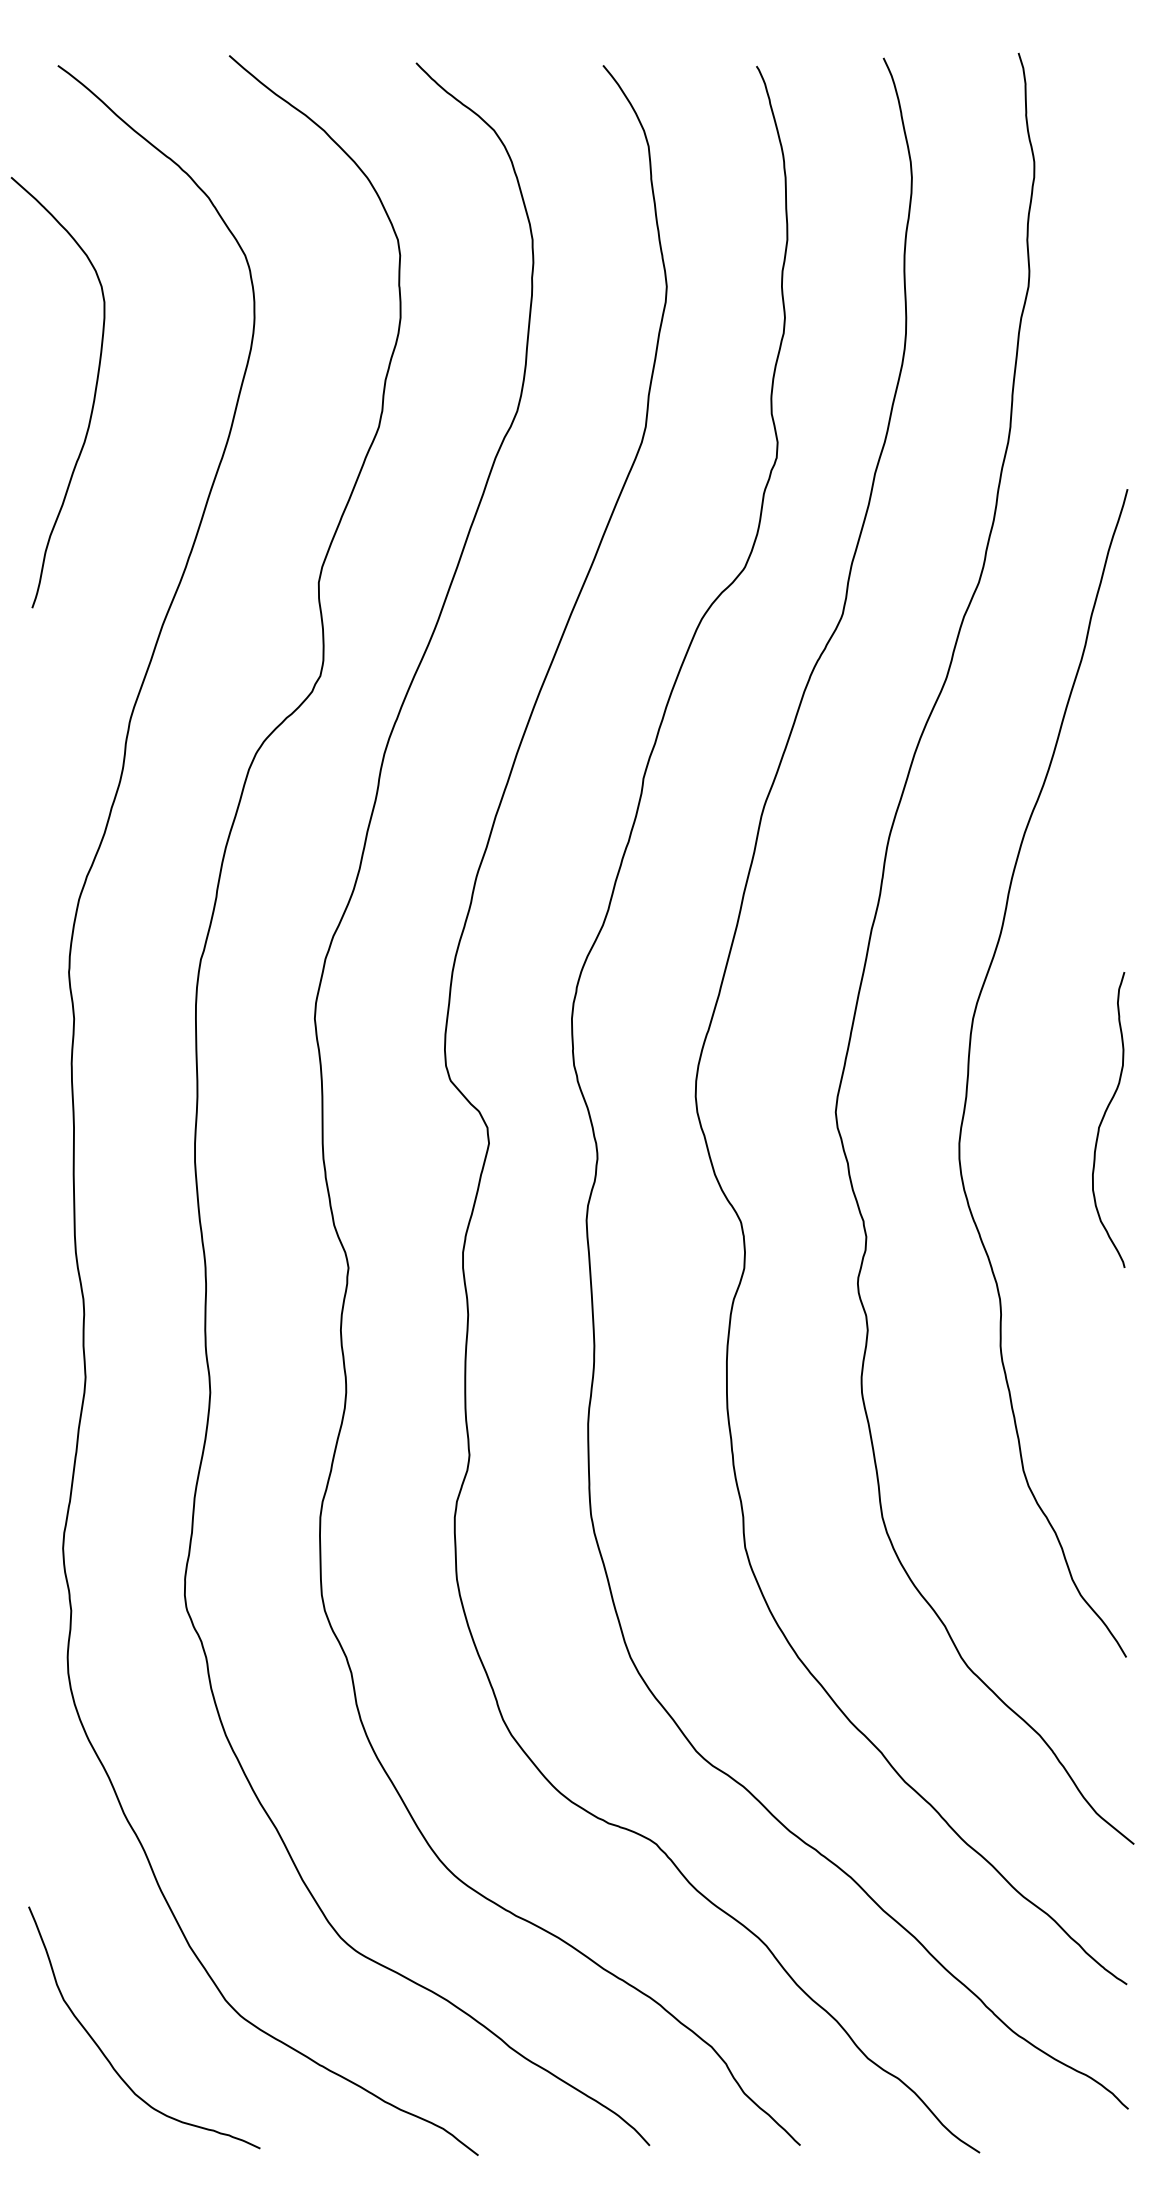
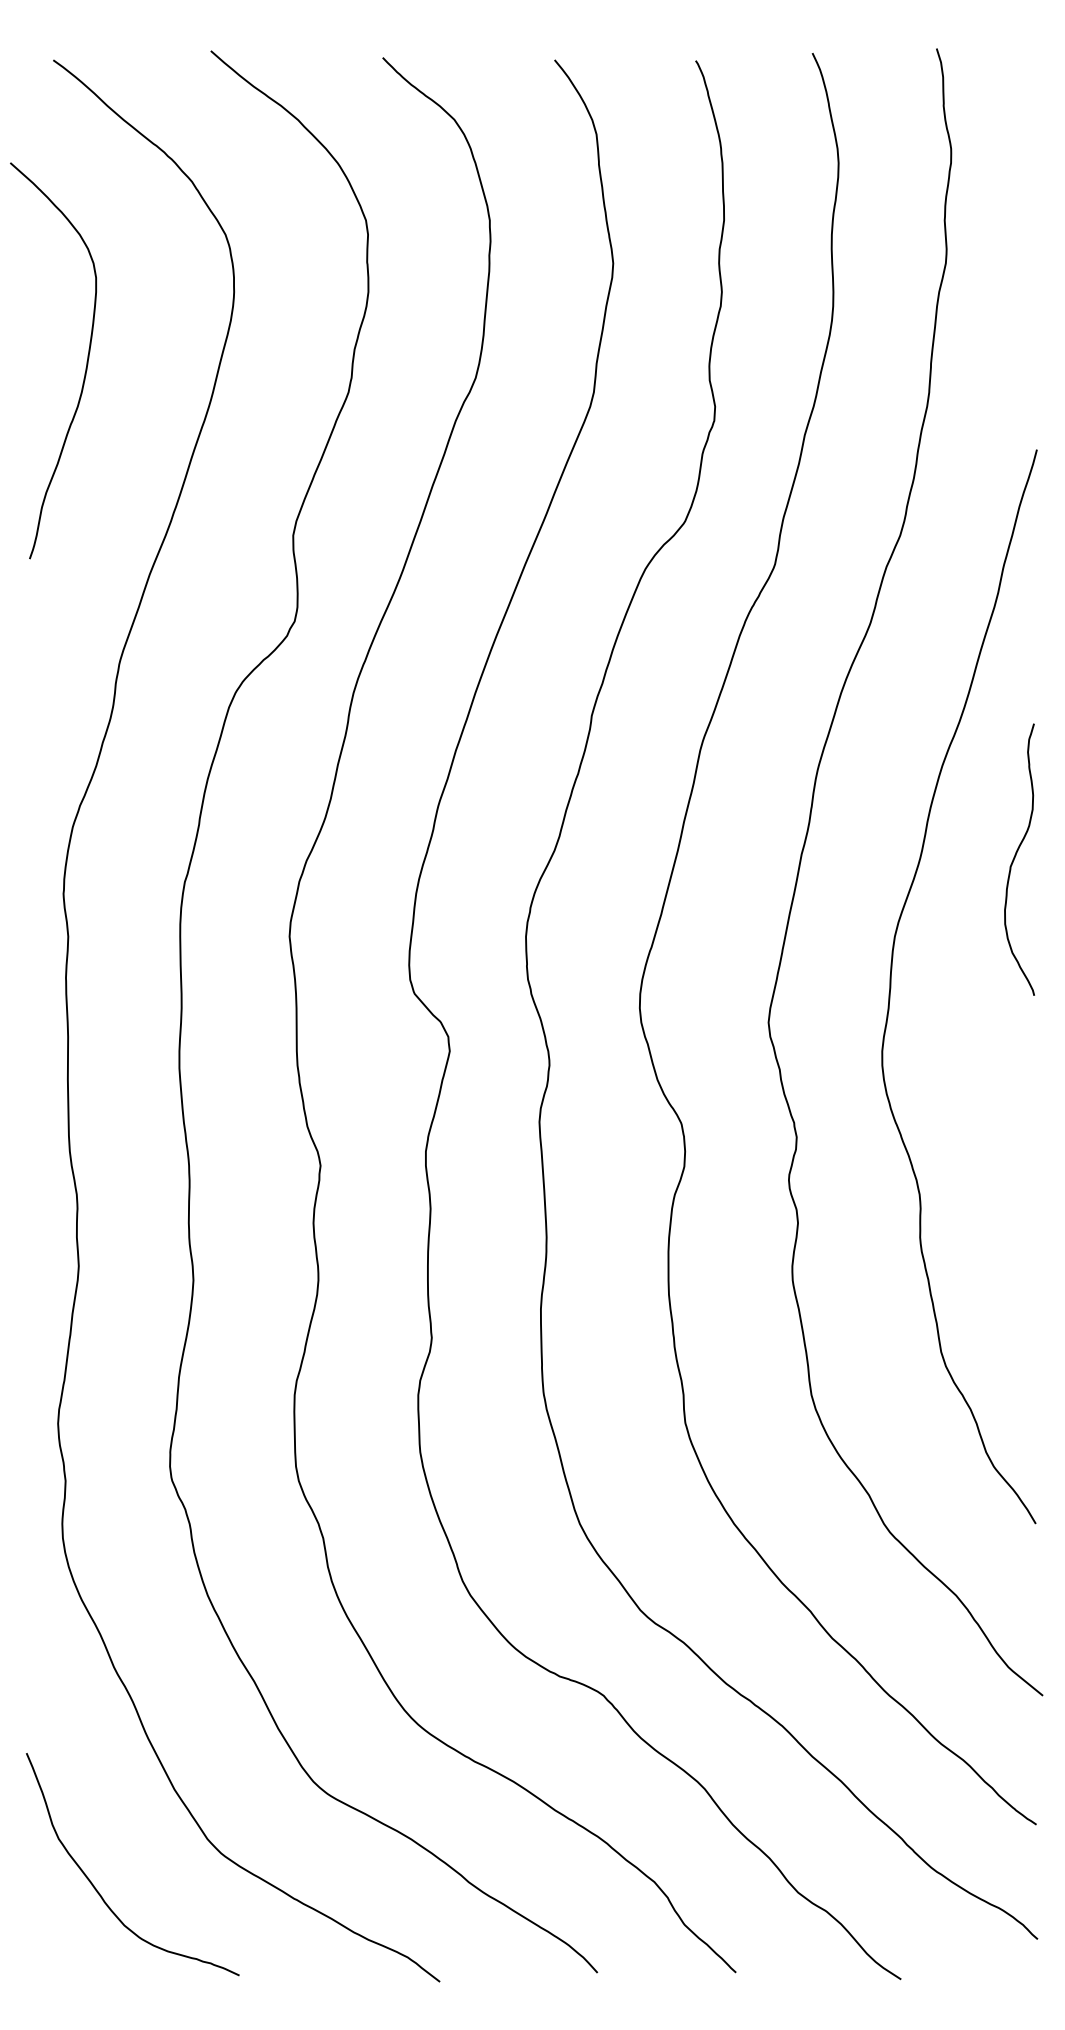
curve: (1104, 1118) -> (1015, 858), moved

